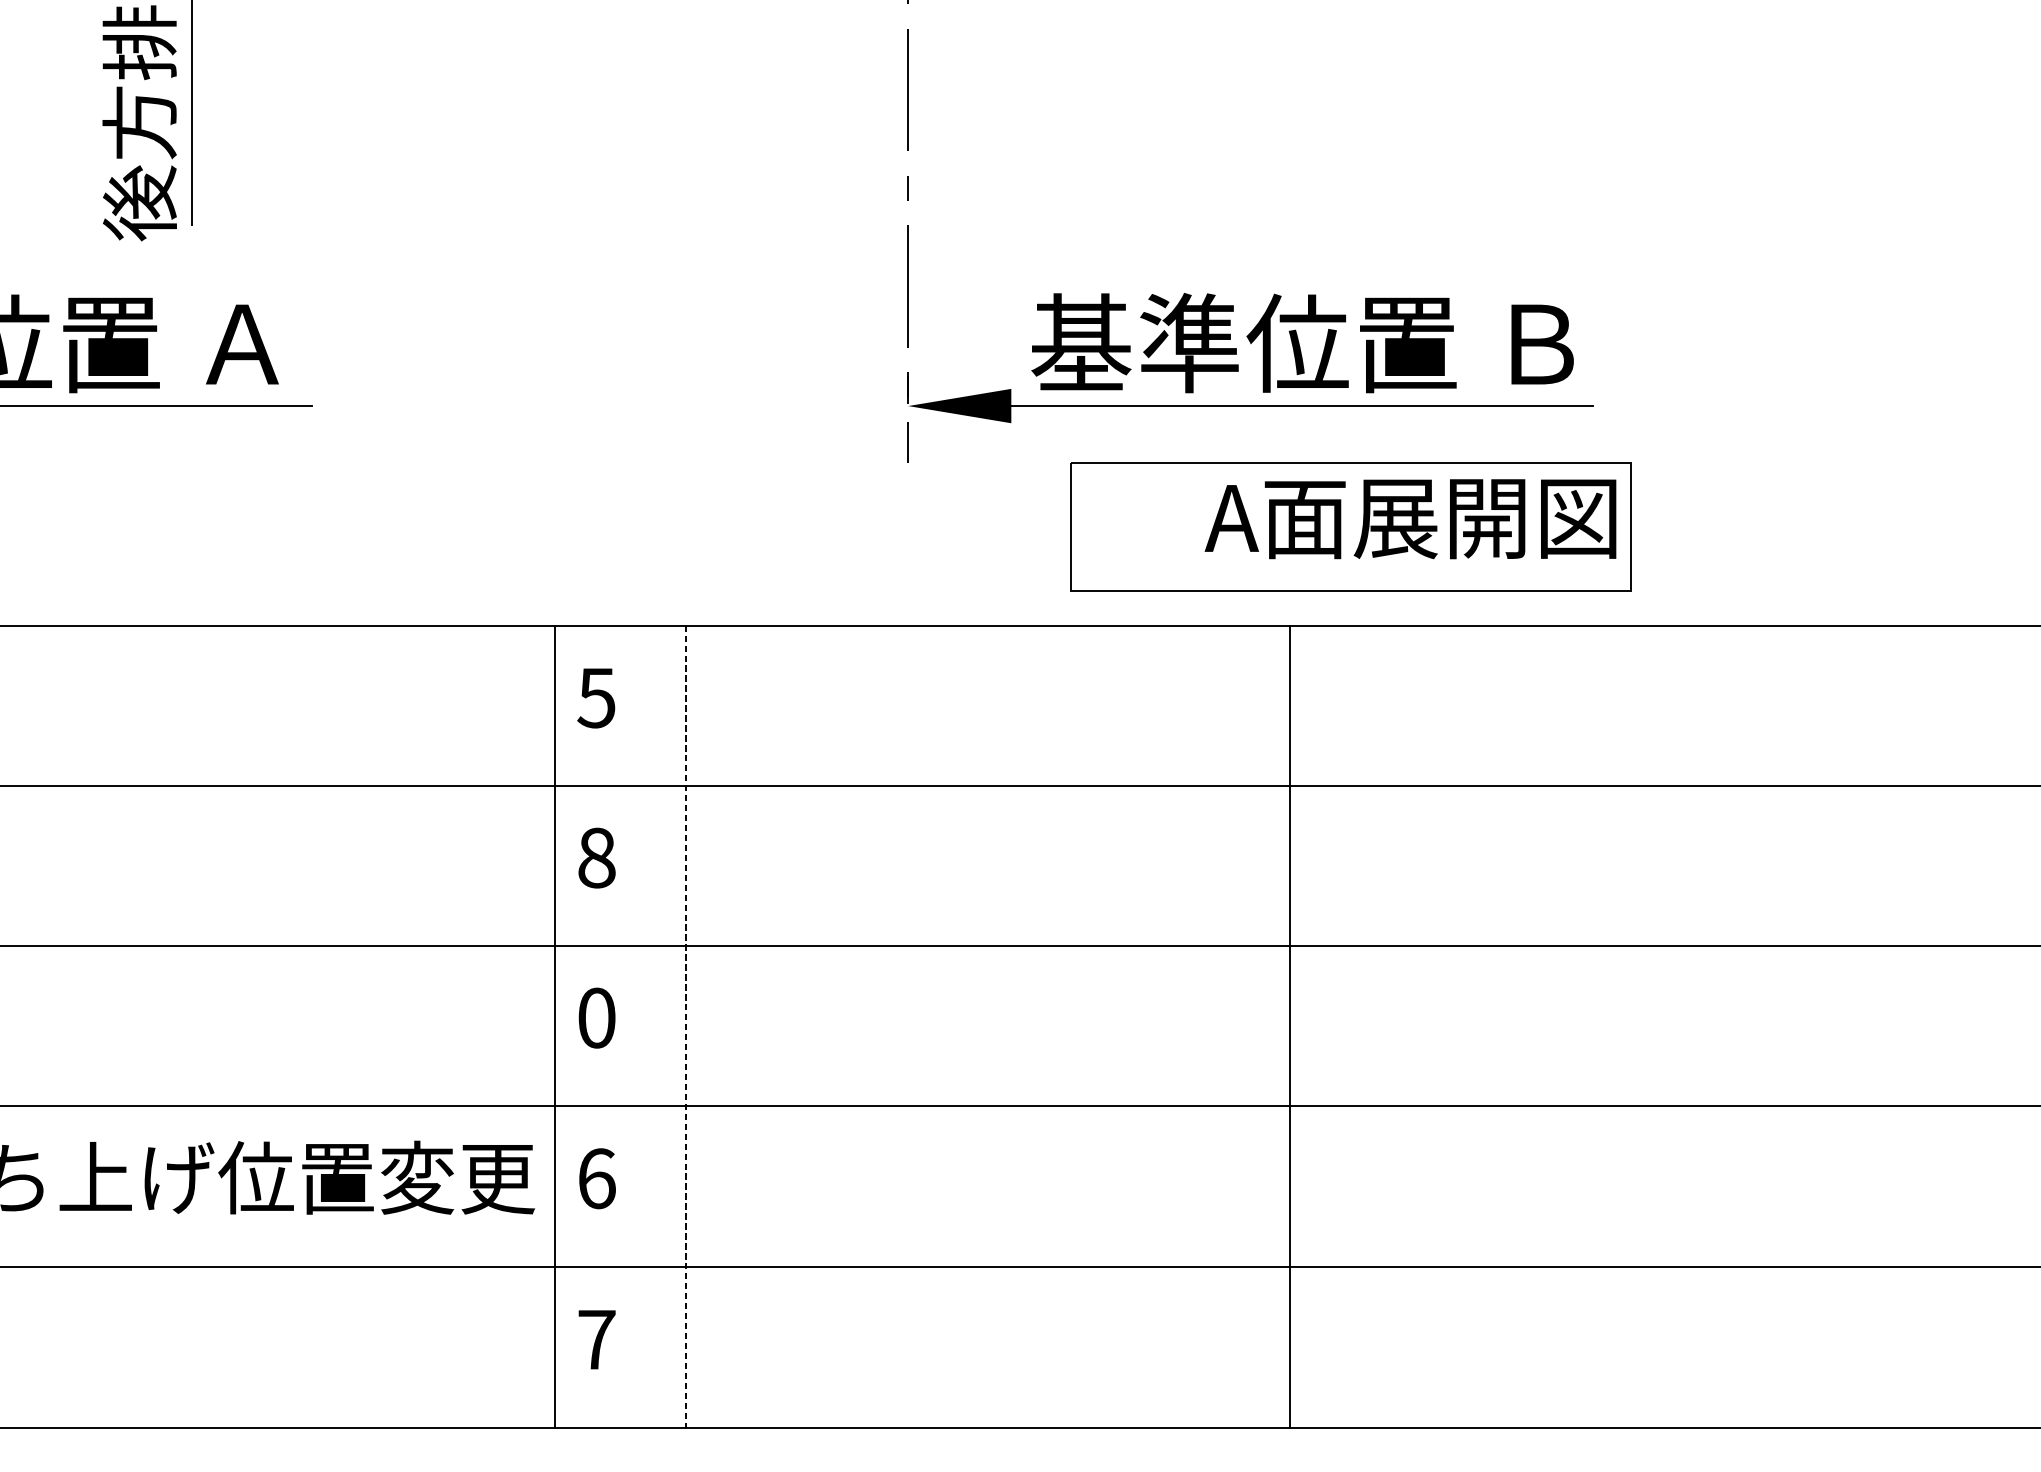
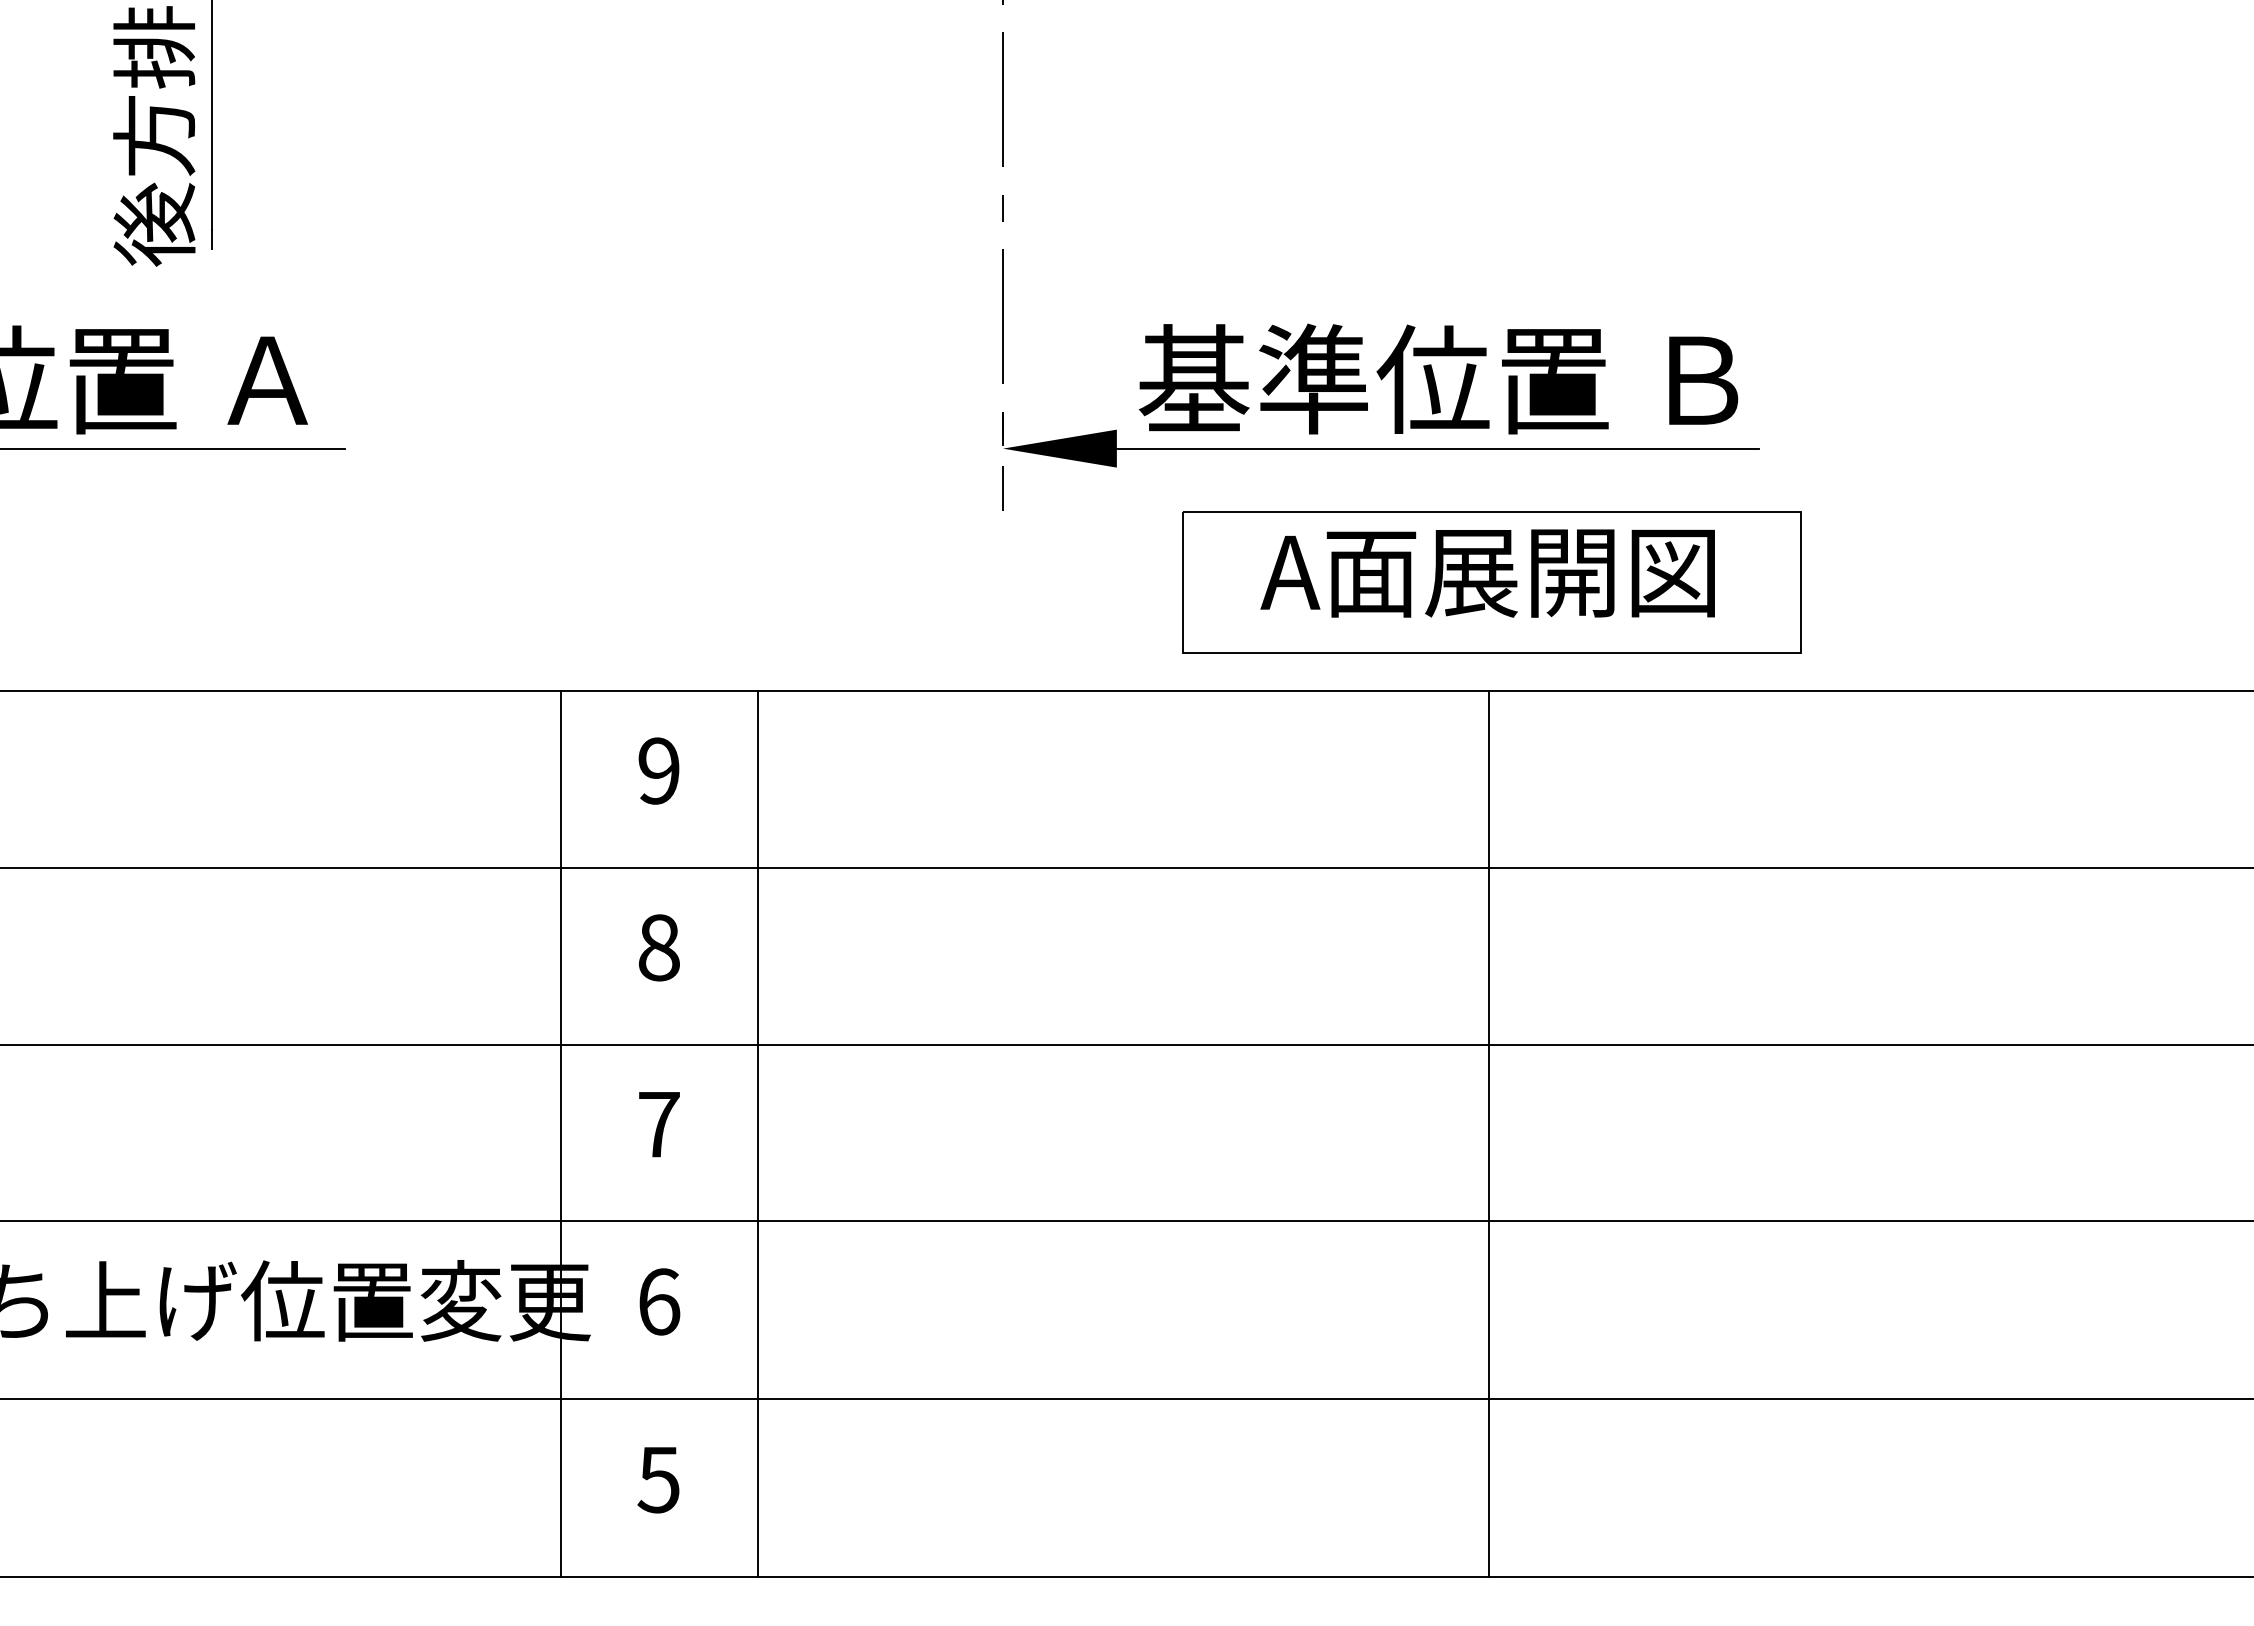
text: (1410, 519) -> (1487, 573), moved
text: (596, 697) -> (658, 770), 5 -> 9
text: (597, 1018) -> (659, 1124), 0 -> 7
line: (555, 1027) -> (561, 1134), moved
line: (685, 1027) -> (757, 1134), dashed -> solid
line: (1289, 1027) -> (1489, 1134), moved
text: (596, 1340) -> (658, 1480), 7 -> 5

